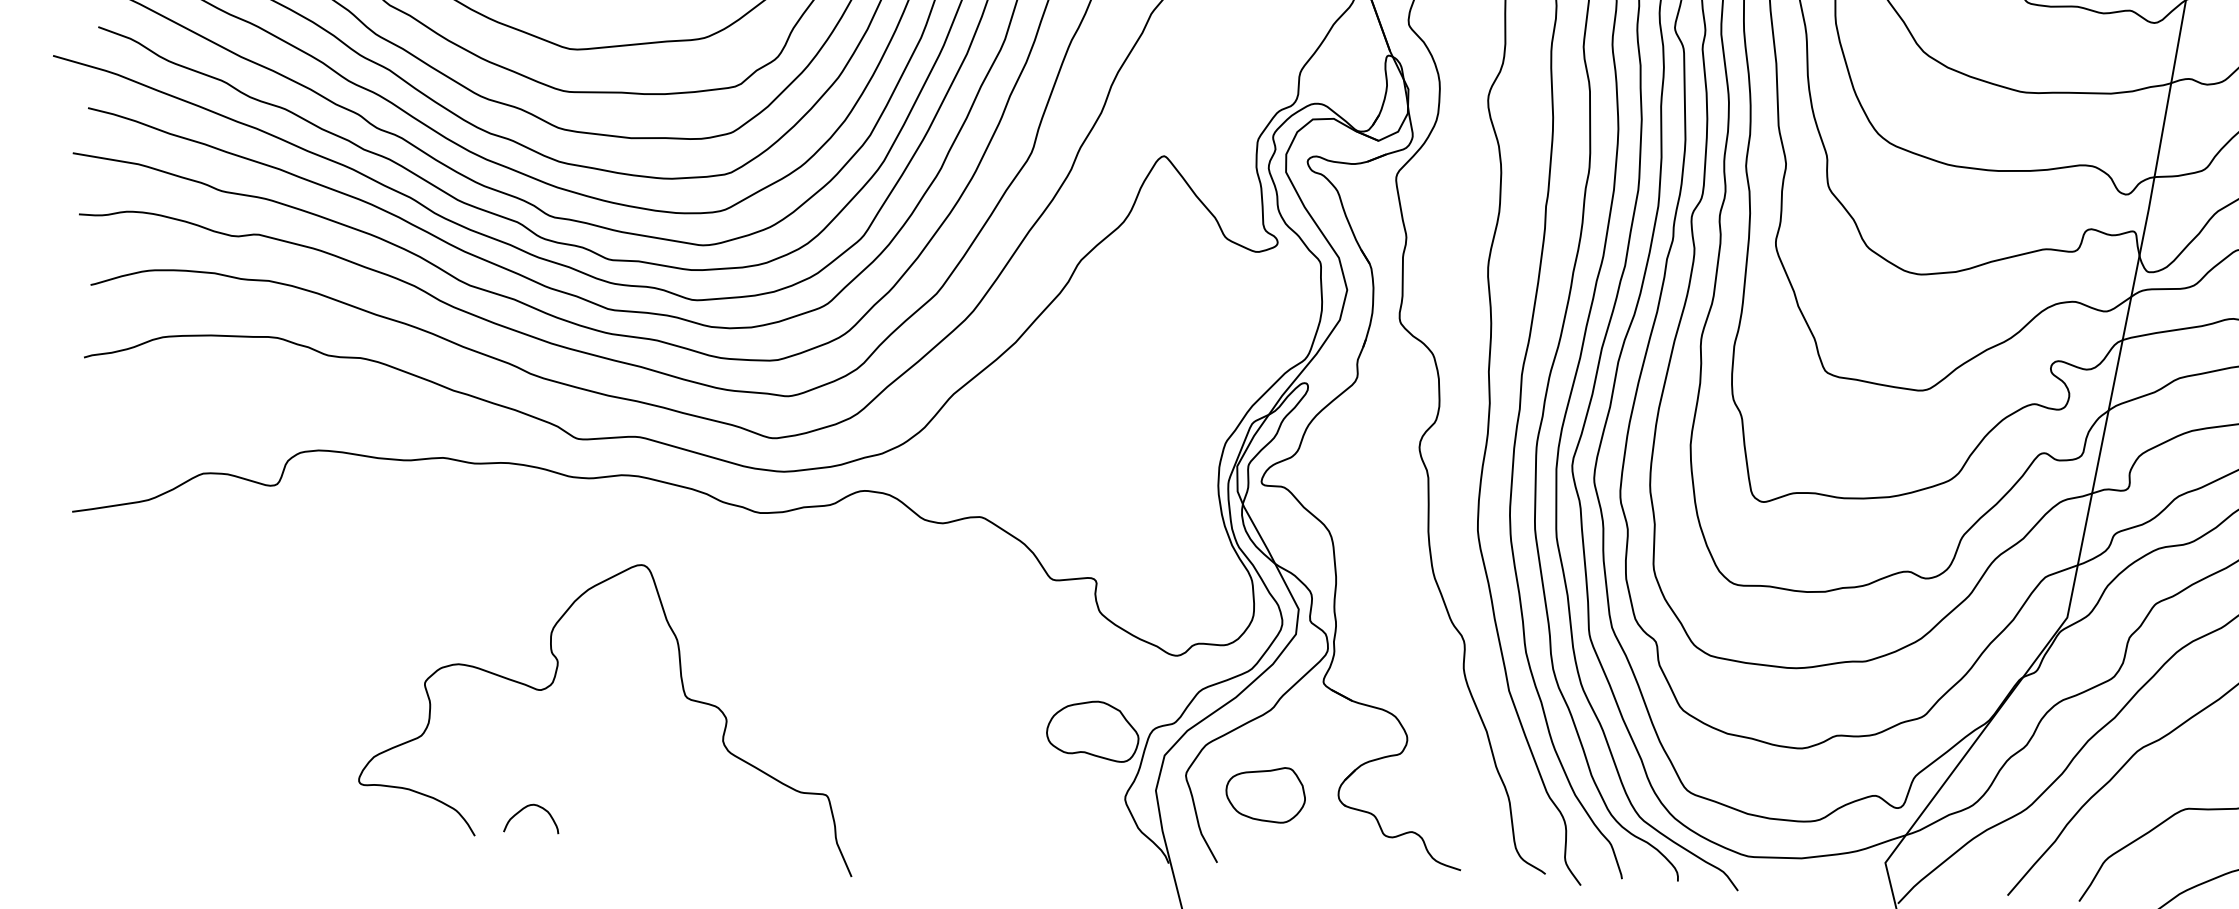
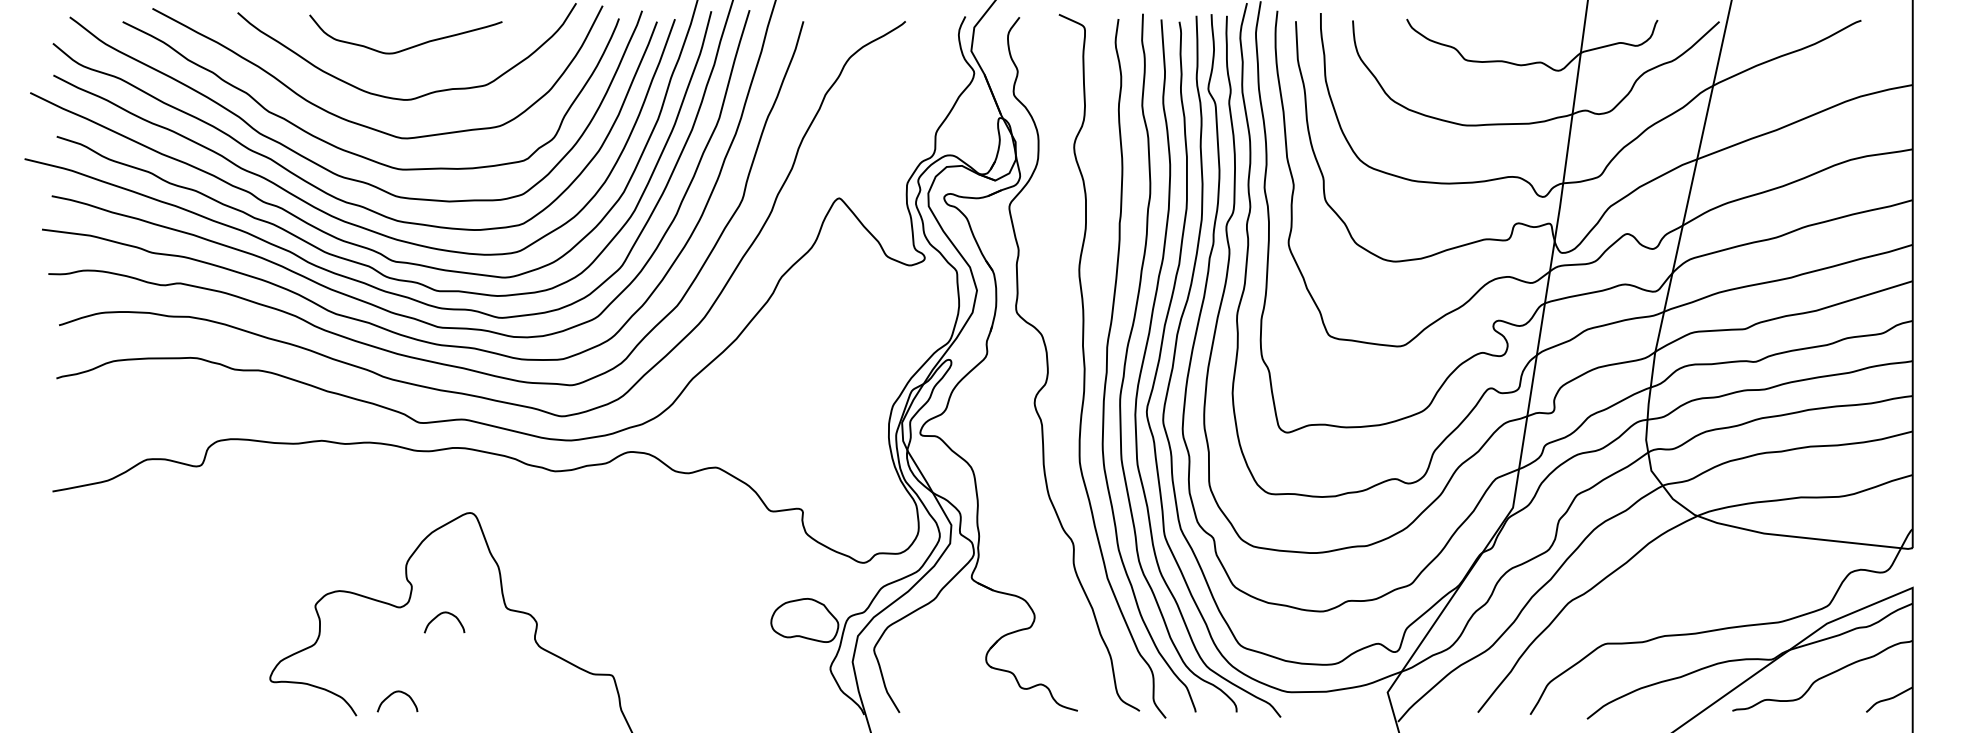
curve: (595, 703) -> (440, 615), added
part: (1265, 794) -> (932, 661), removed

